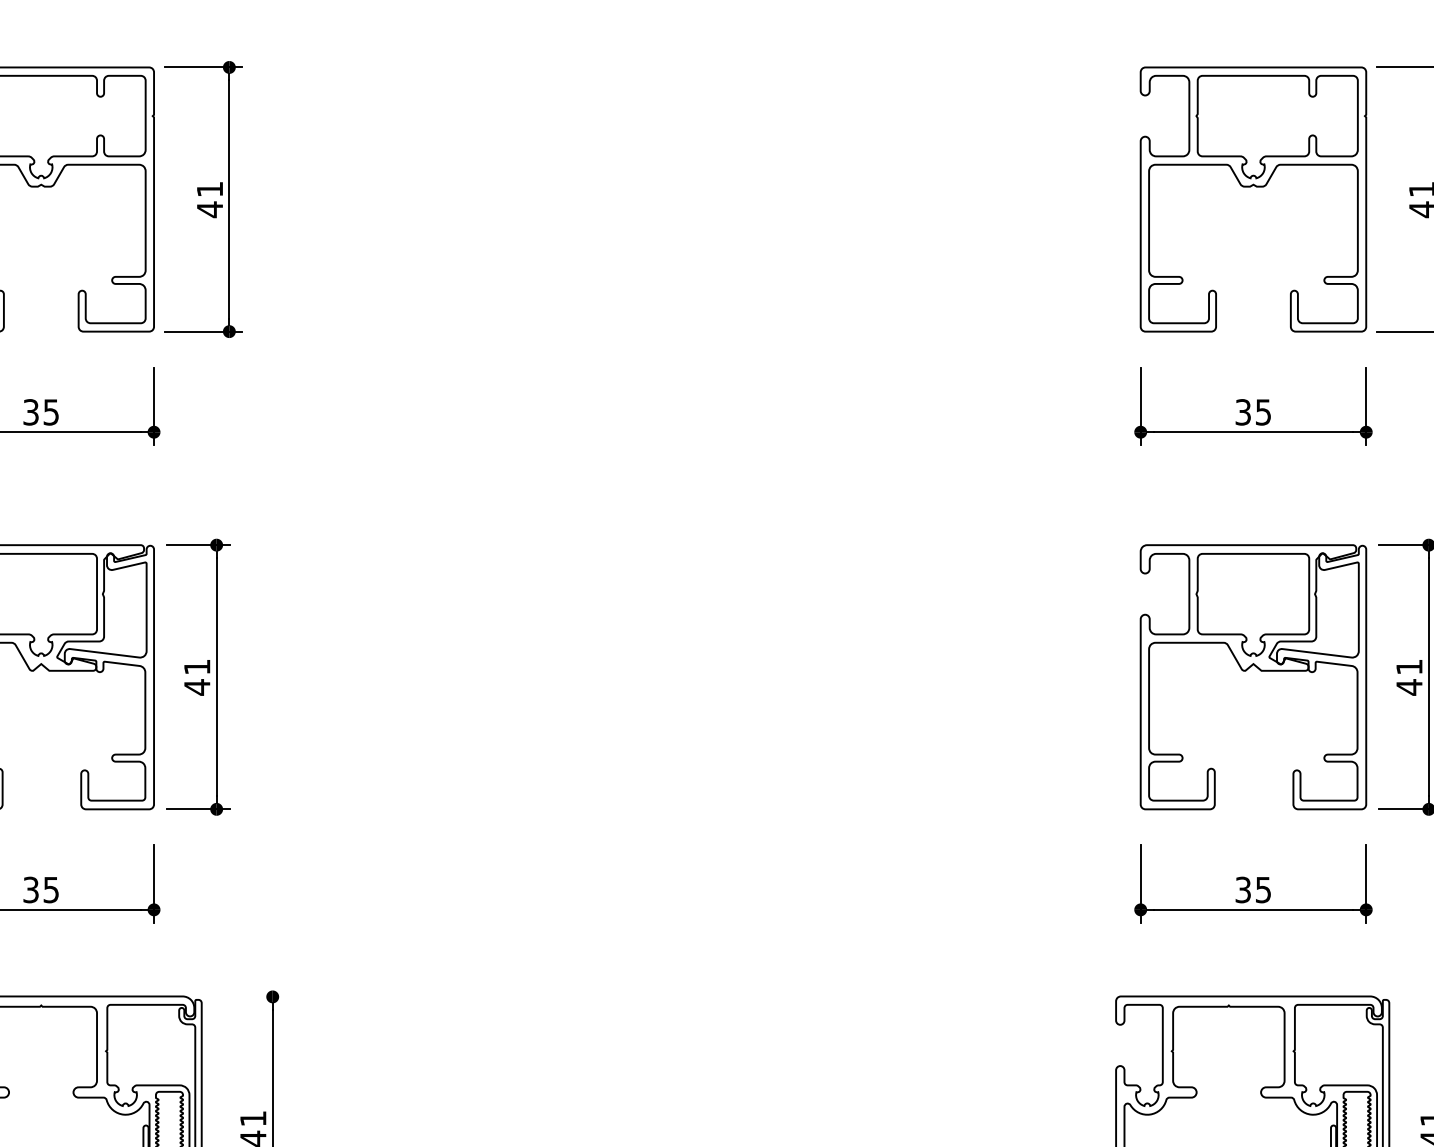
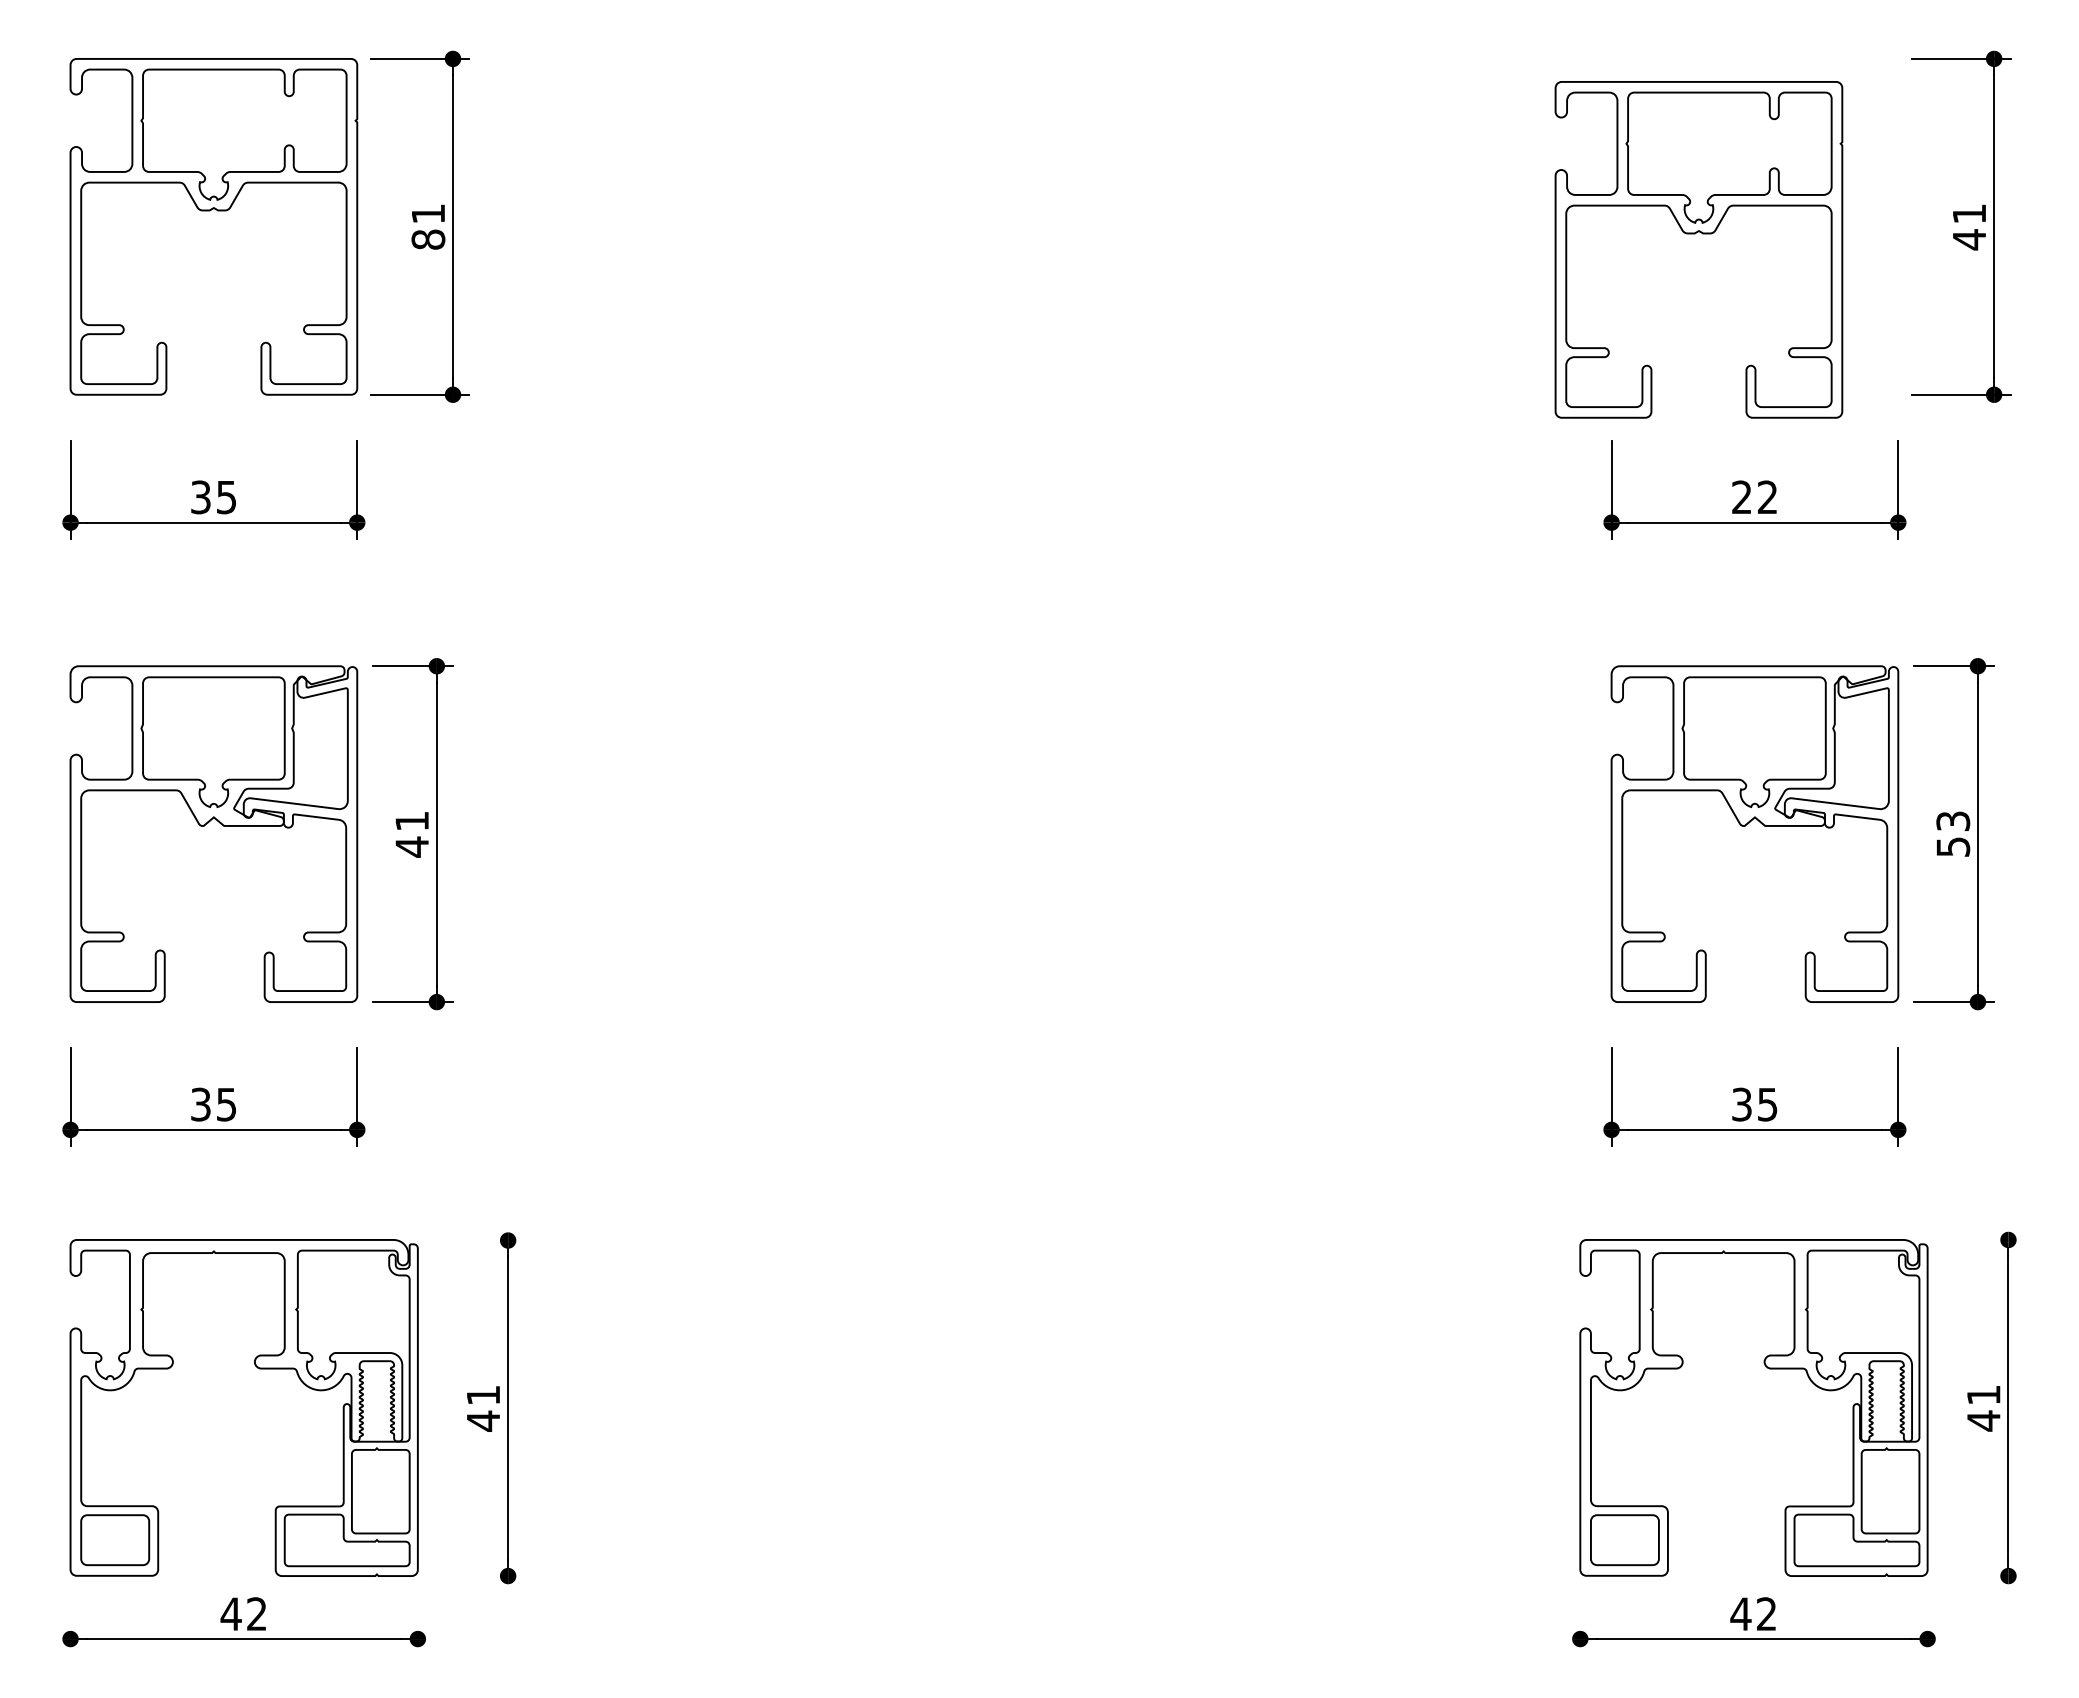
part: (1250, 187) -> (1695, 234), moved
text: (210, 209) -> (428, 239), 41 -> 81
text: (1253, 412) -> (1754, 497), 35 -> 22
text: (1409, 677) -> (1953, 834), 41 -> 53

